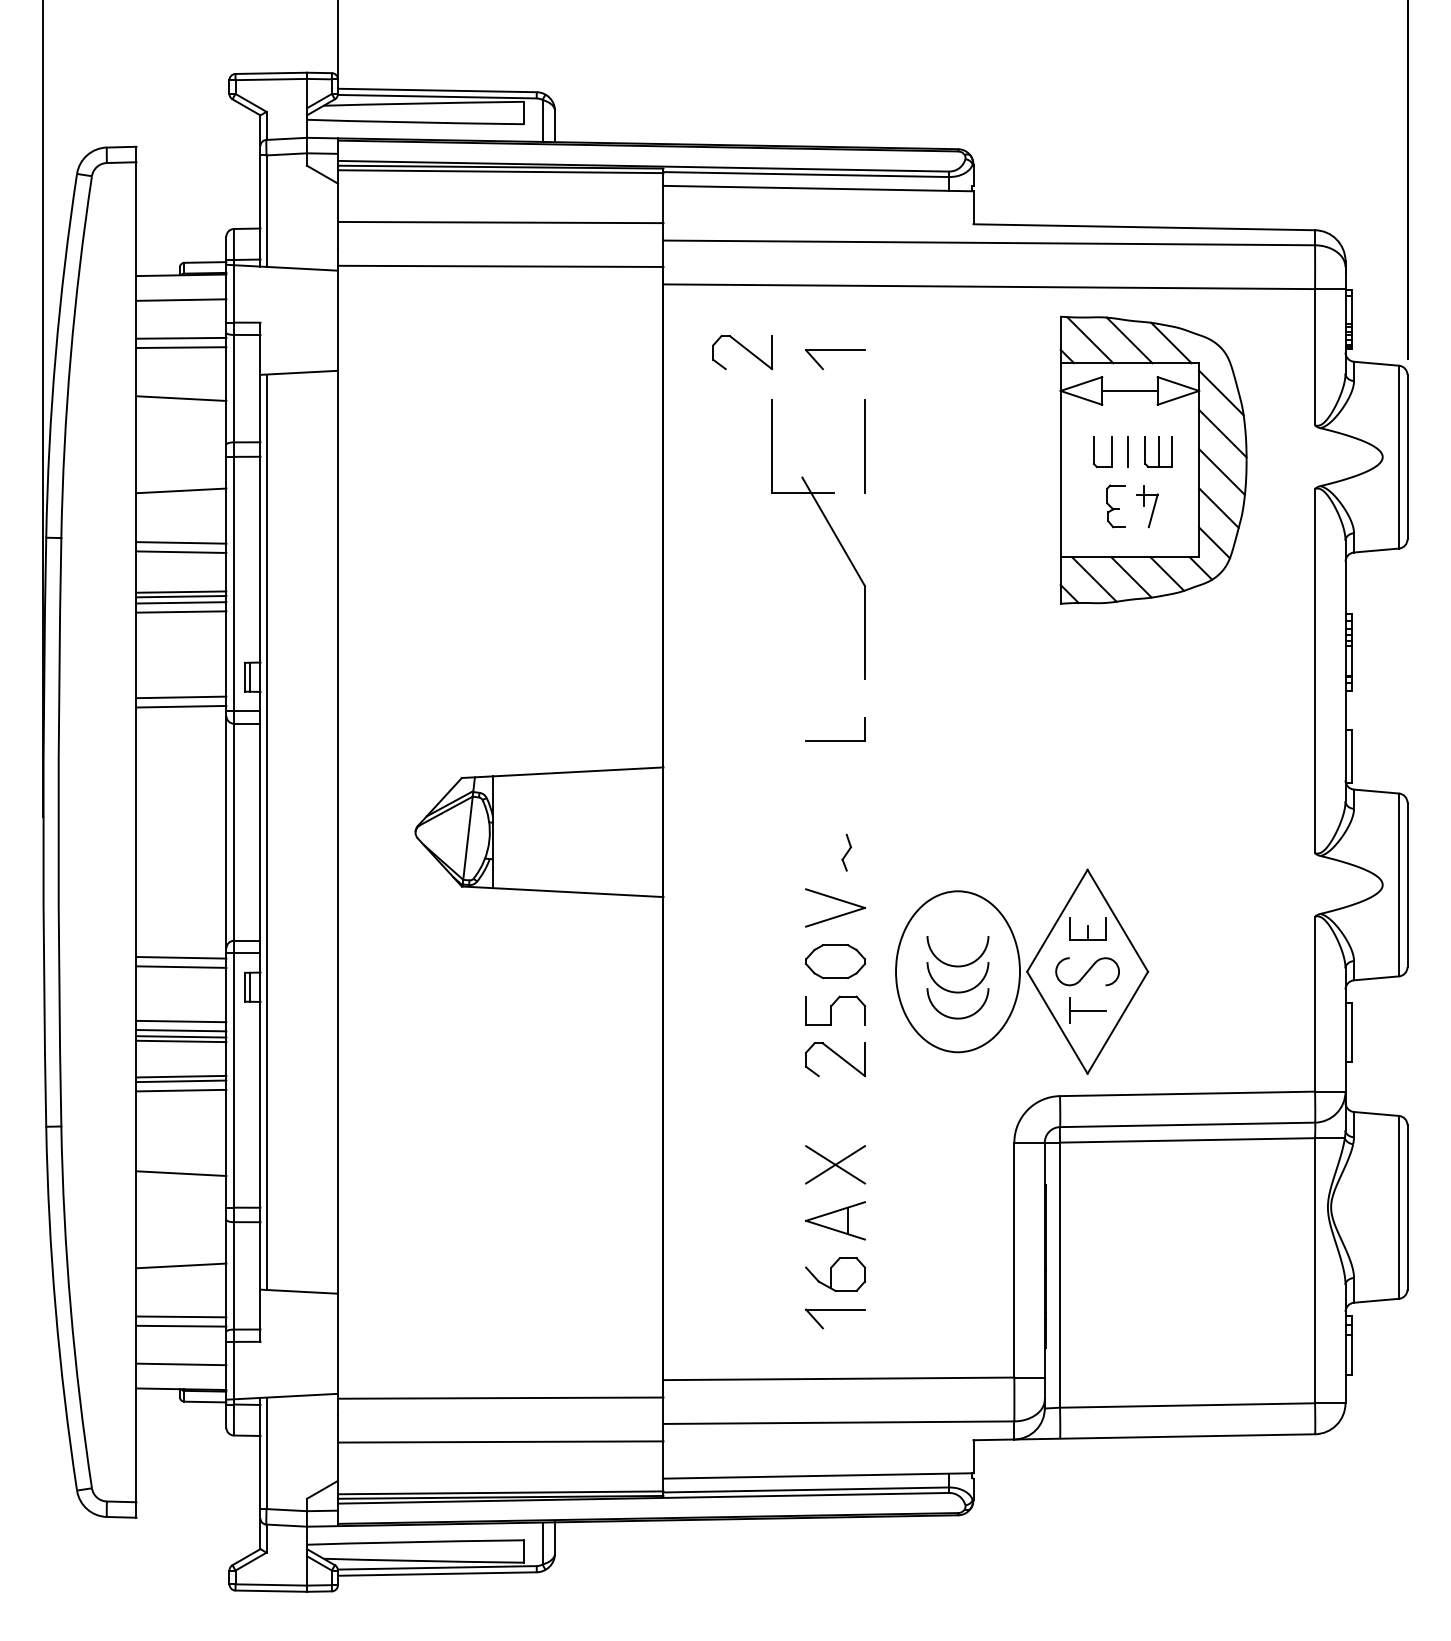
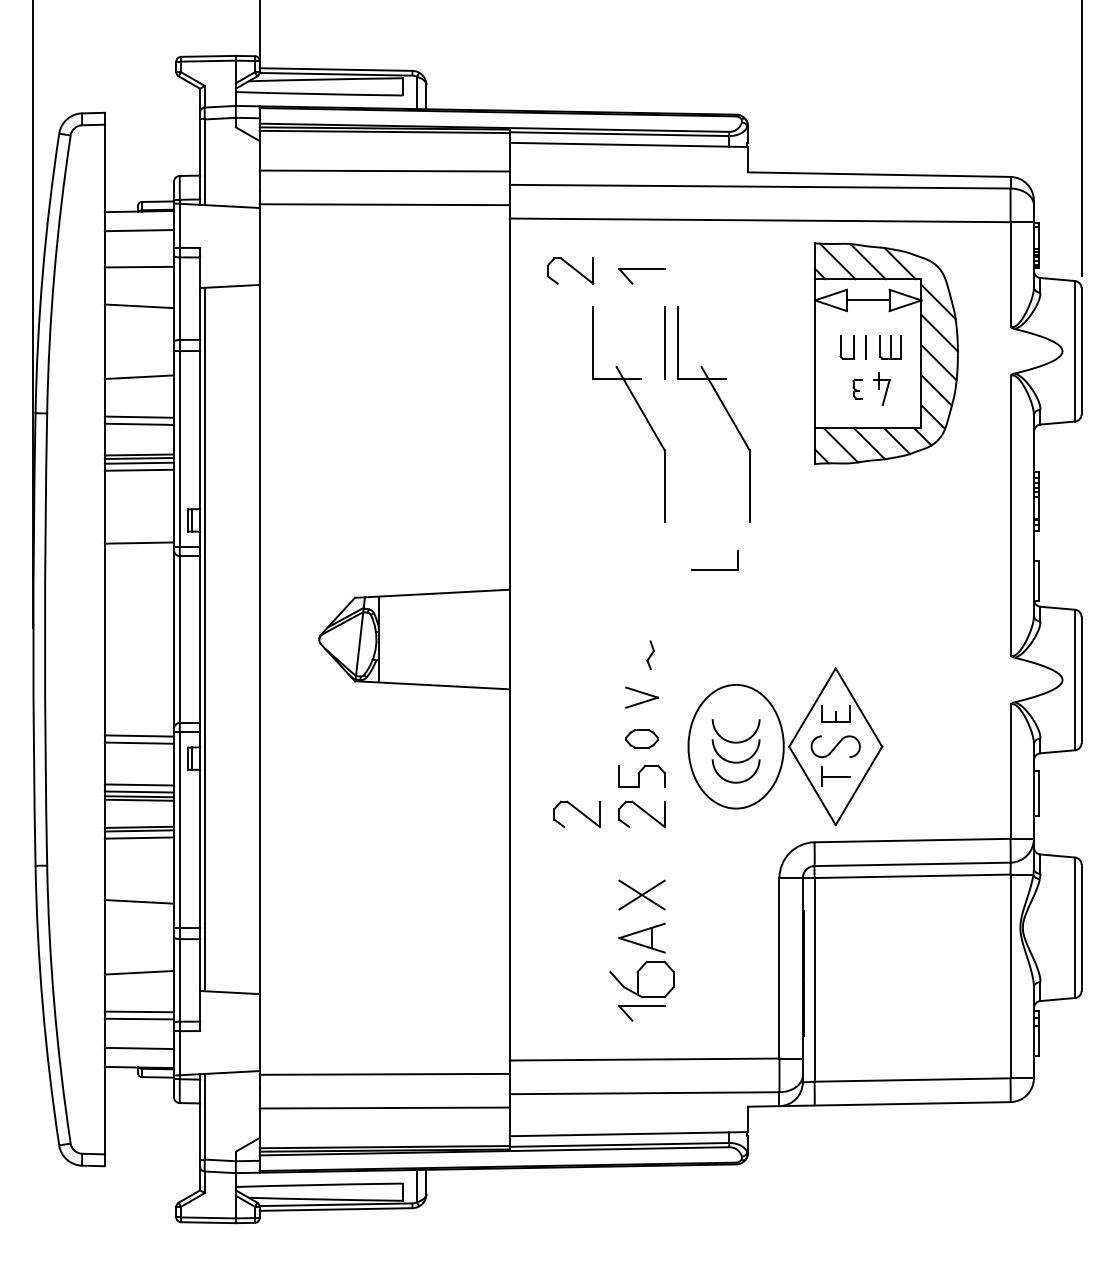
line: (180, 337) -> (138, 259), removed
part: (1115, 506) -> (857, 389), size x0.6
part: (941, 530) -> (723, 407), added
line: (180, 696) -> (138, 535), removed
part: (834, 741) -> (714, 569), moved
part: (834, 907) -> (641, 697), size x0.7
part: (834, 961) -> (641, 738), size x0.7
part: (750, 1058) -> (576, 813), added
part: (834, 1273) -> (641, 978), size x1.4

